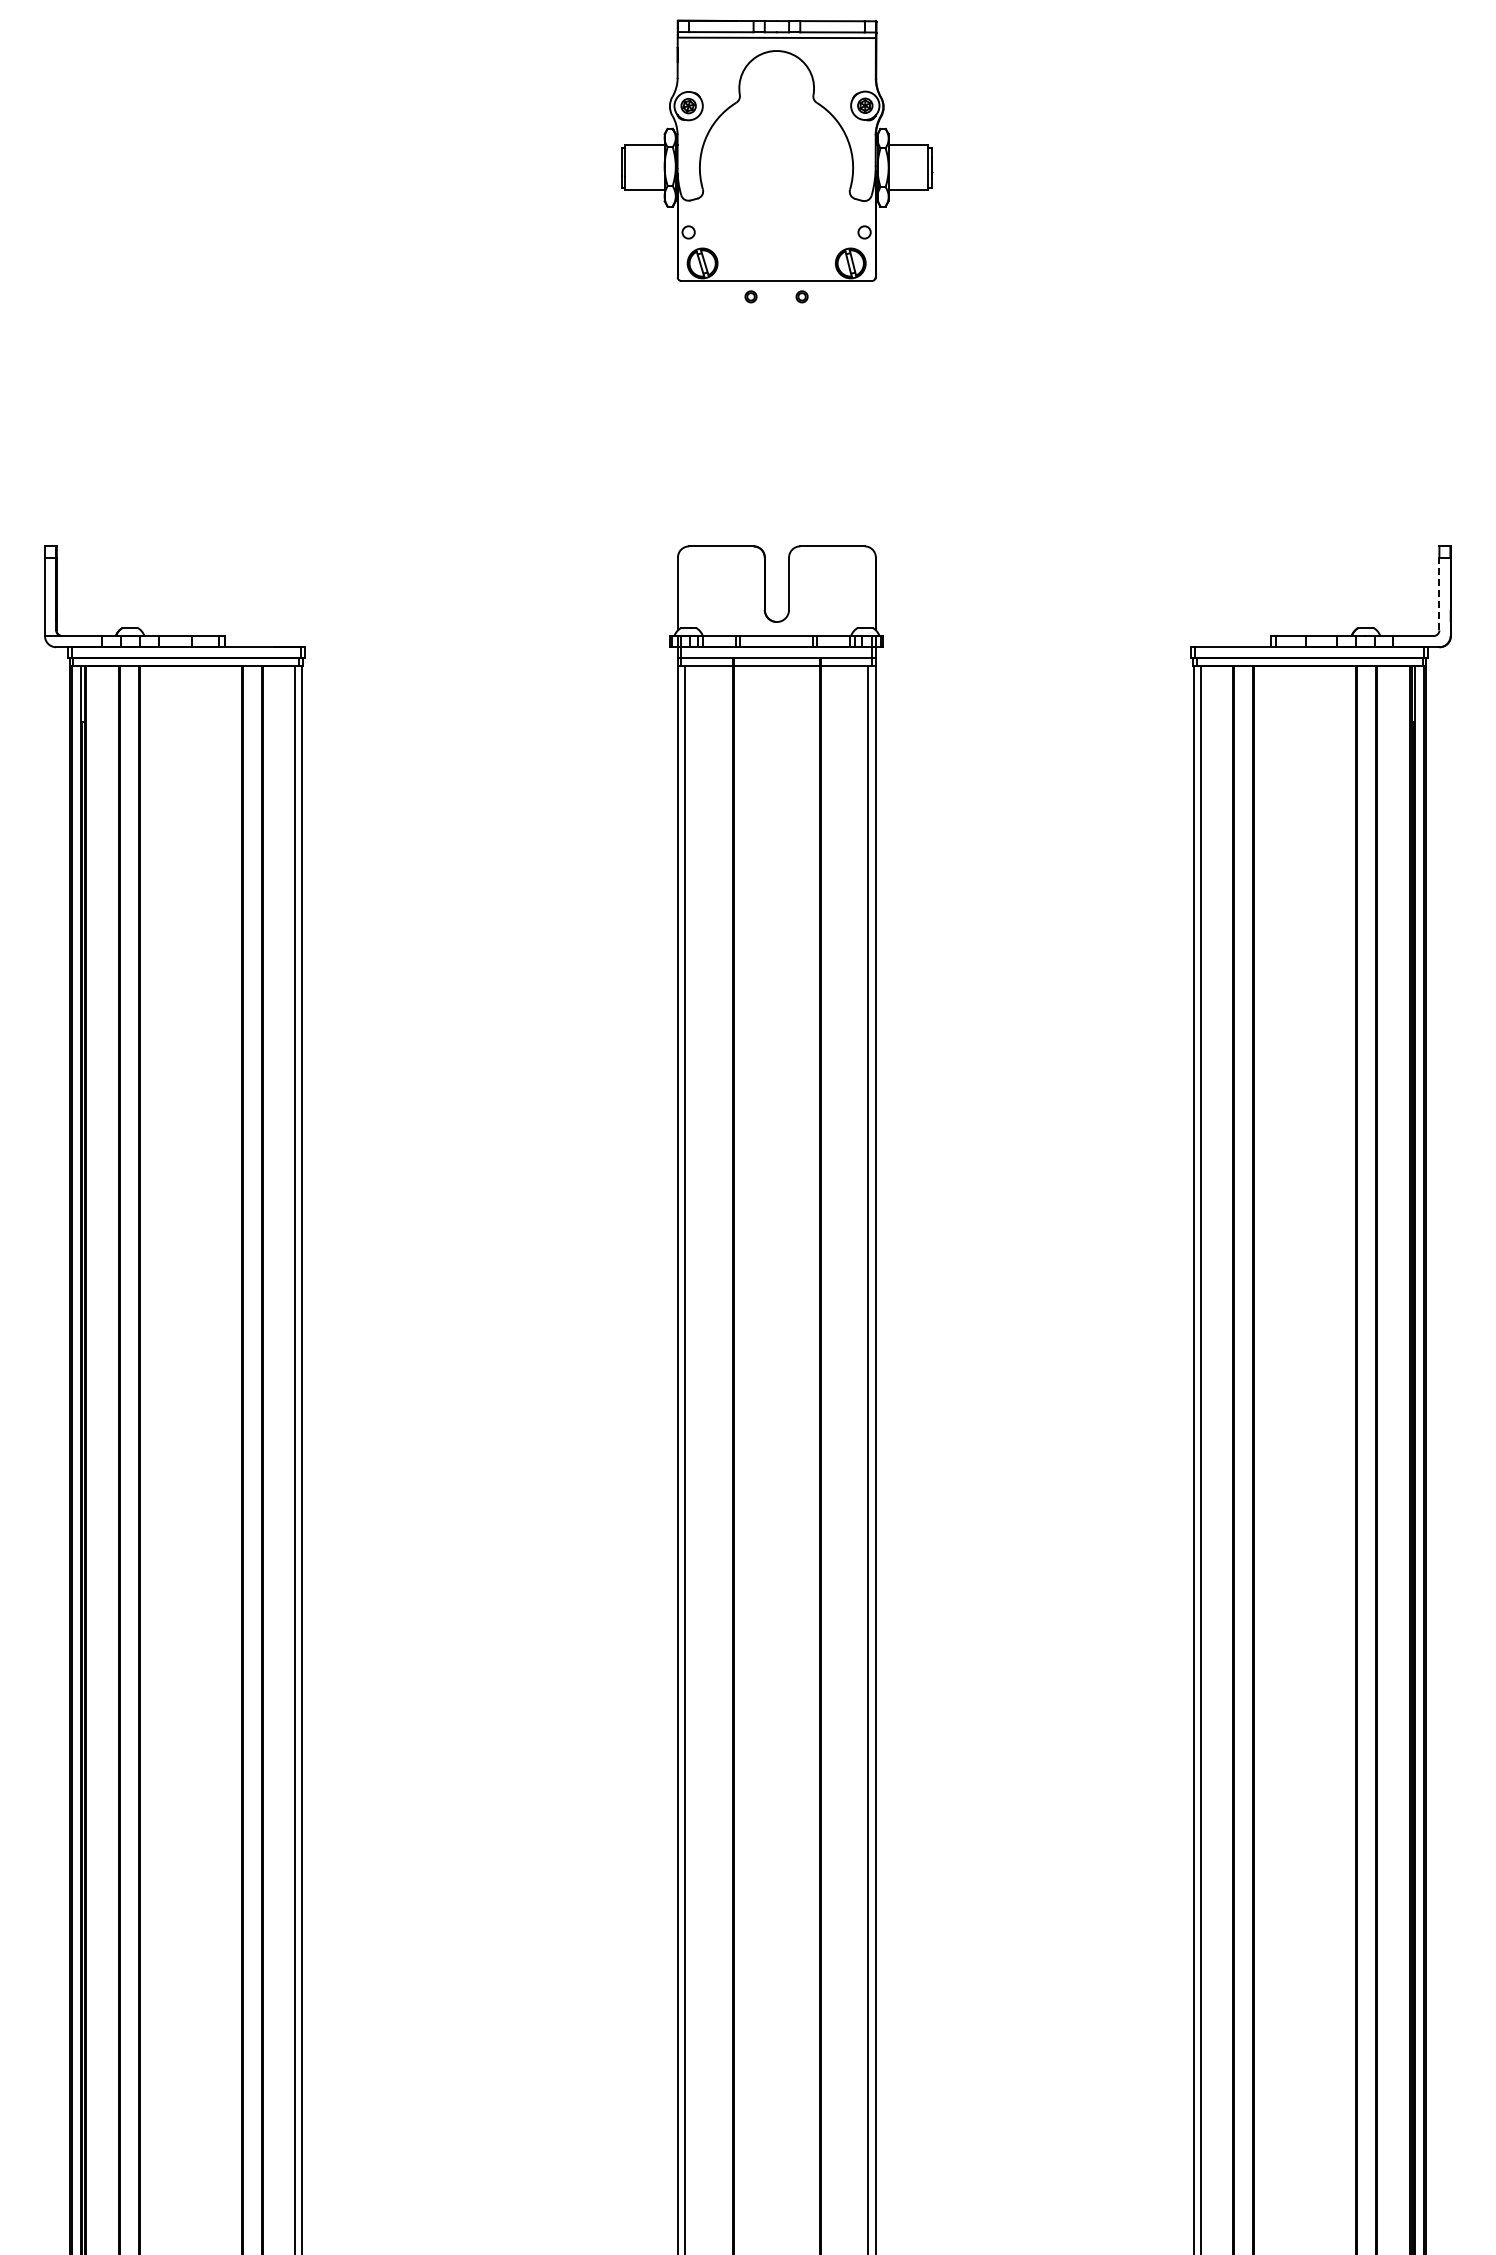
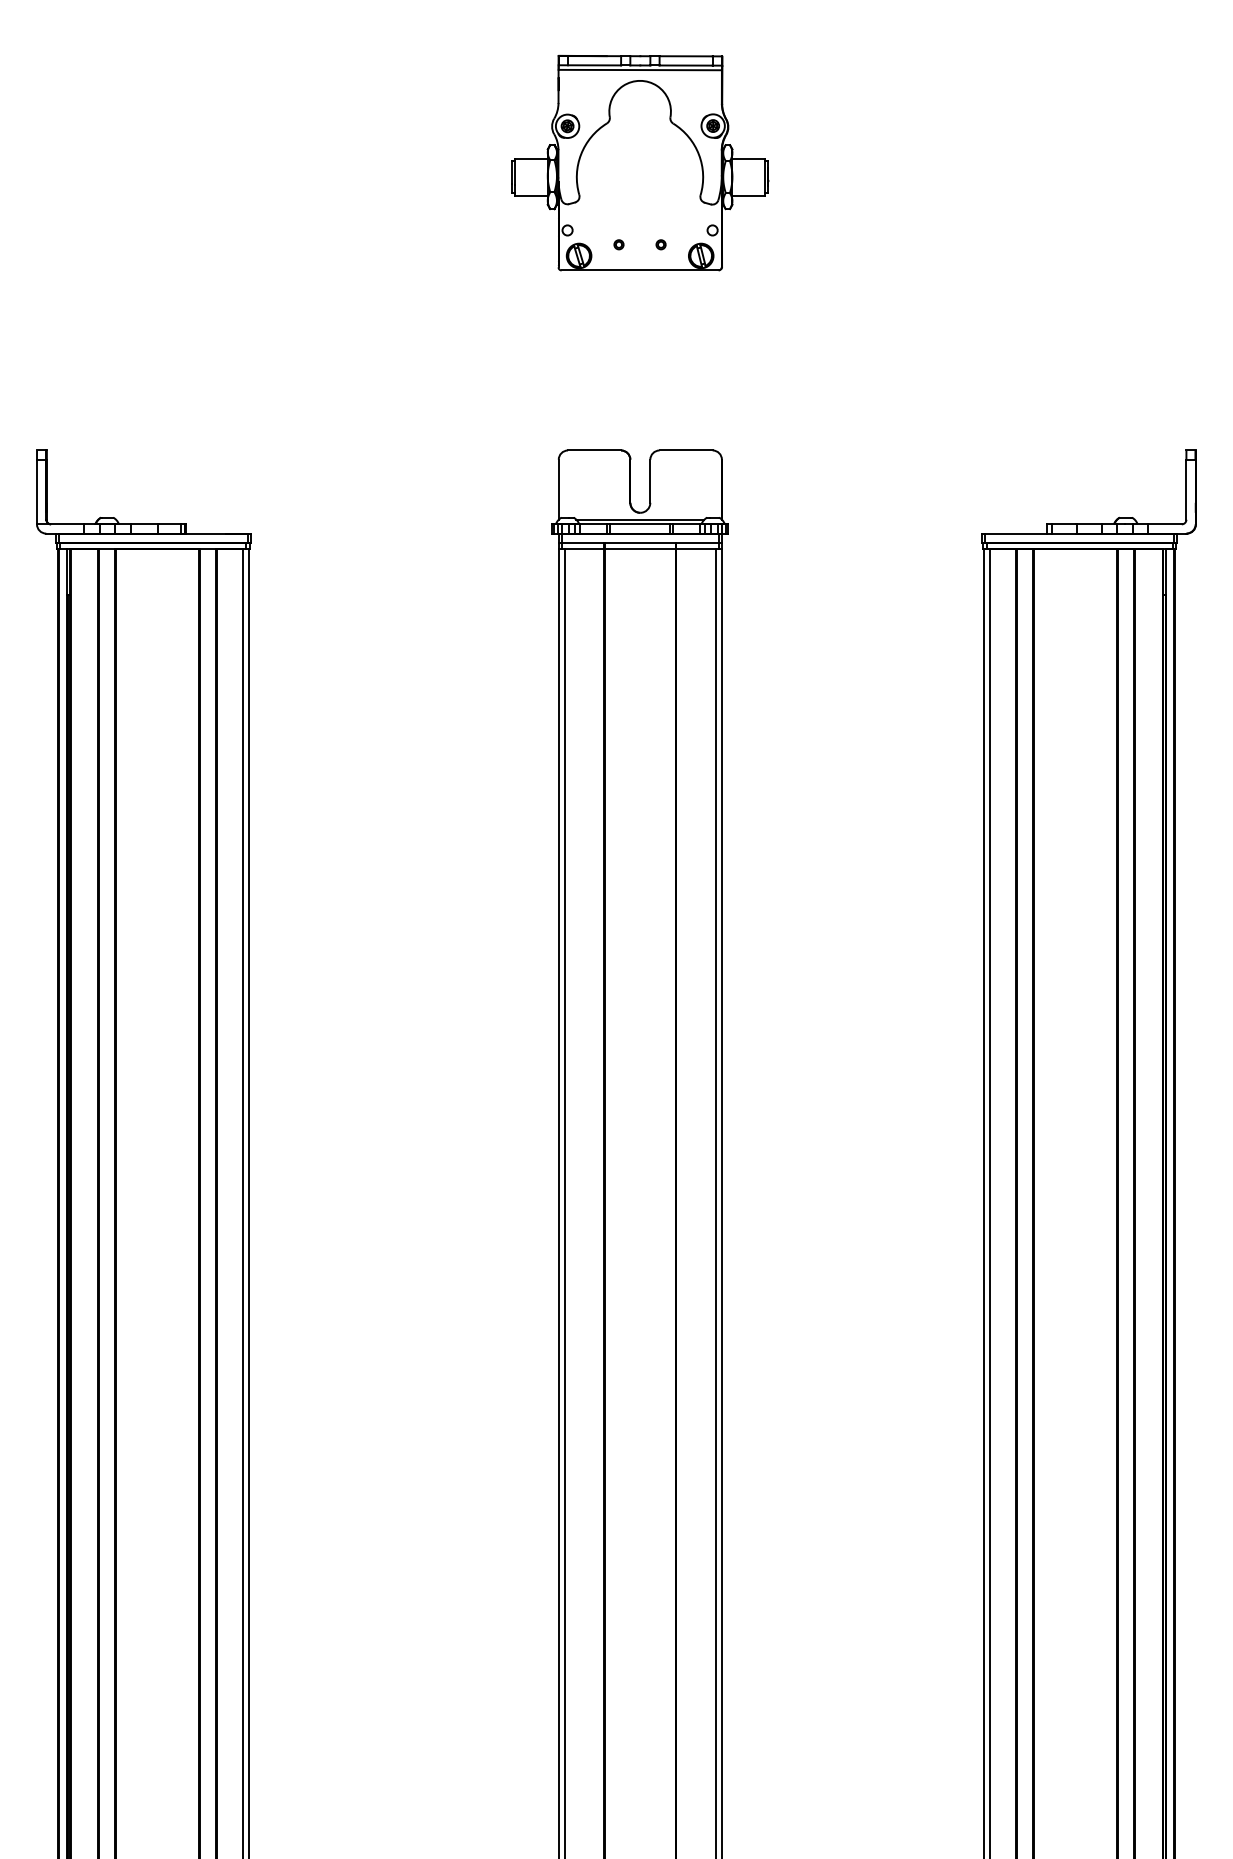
part: (777, 150) -> (640, 162), moved
line: (1439, 593) -> (1186, 489), dashed -> solid
line: (776, 630) -> (639, 519), added

